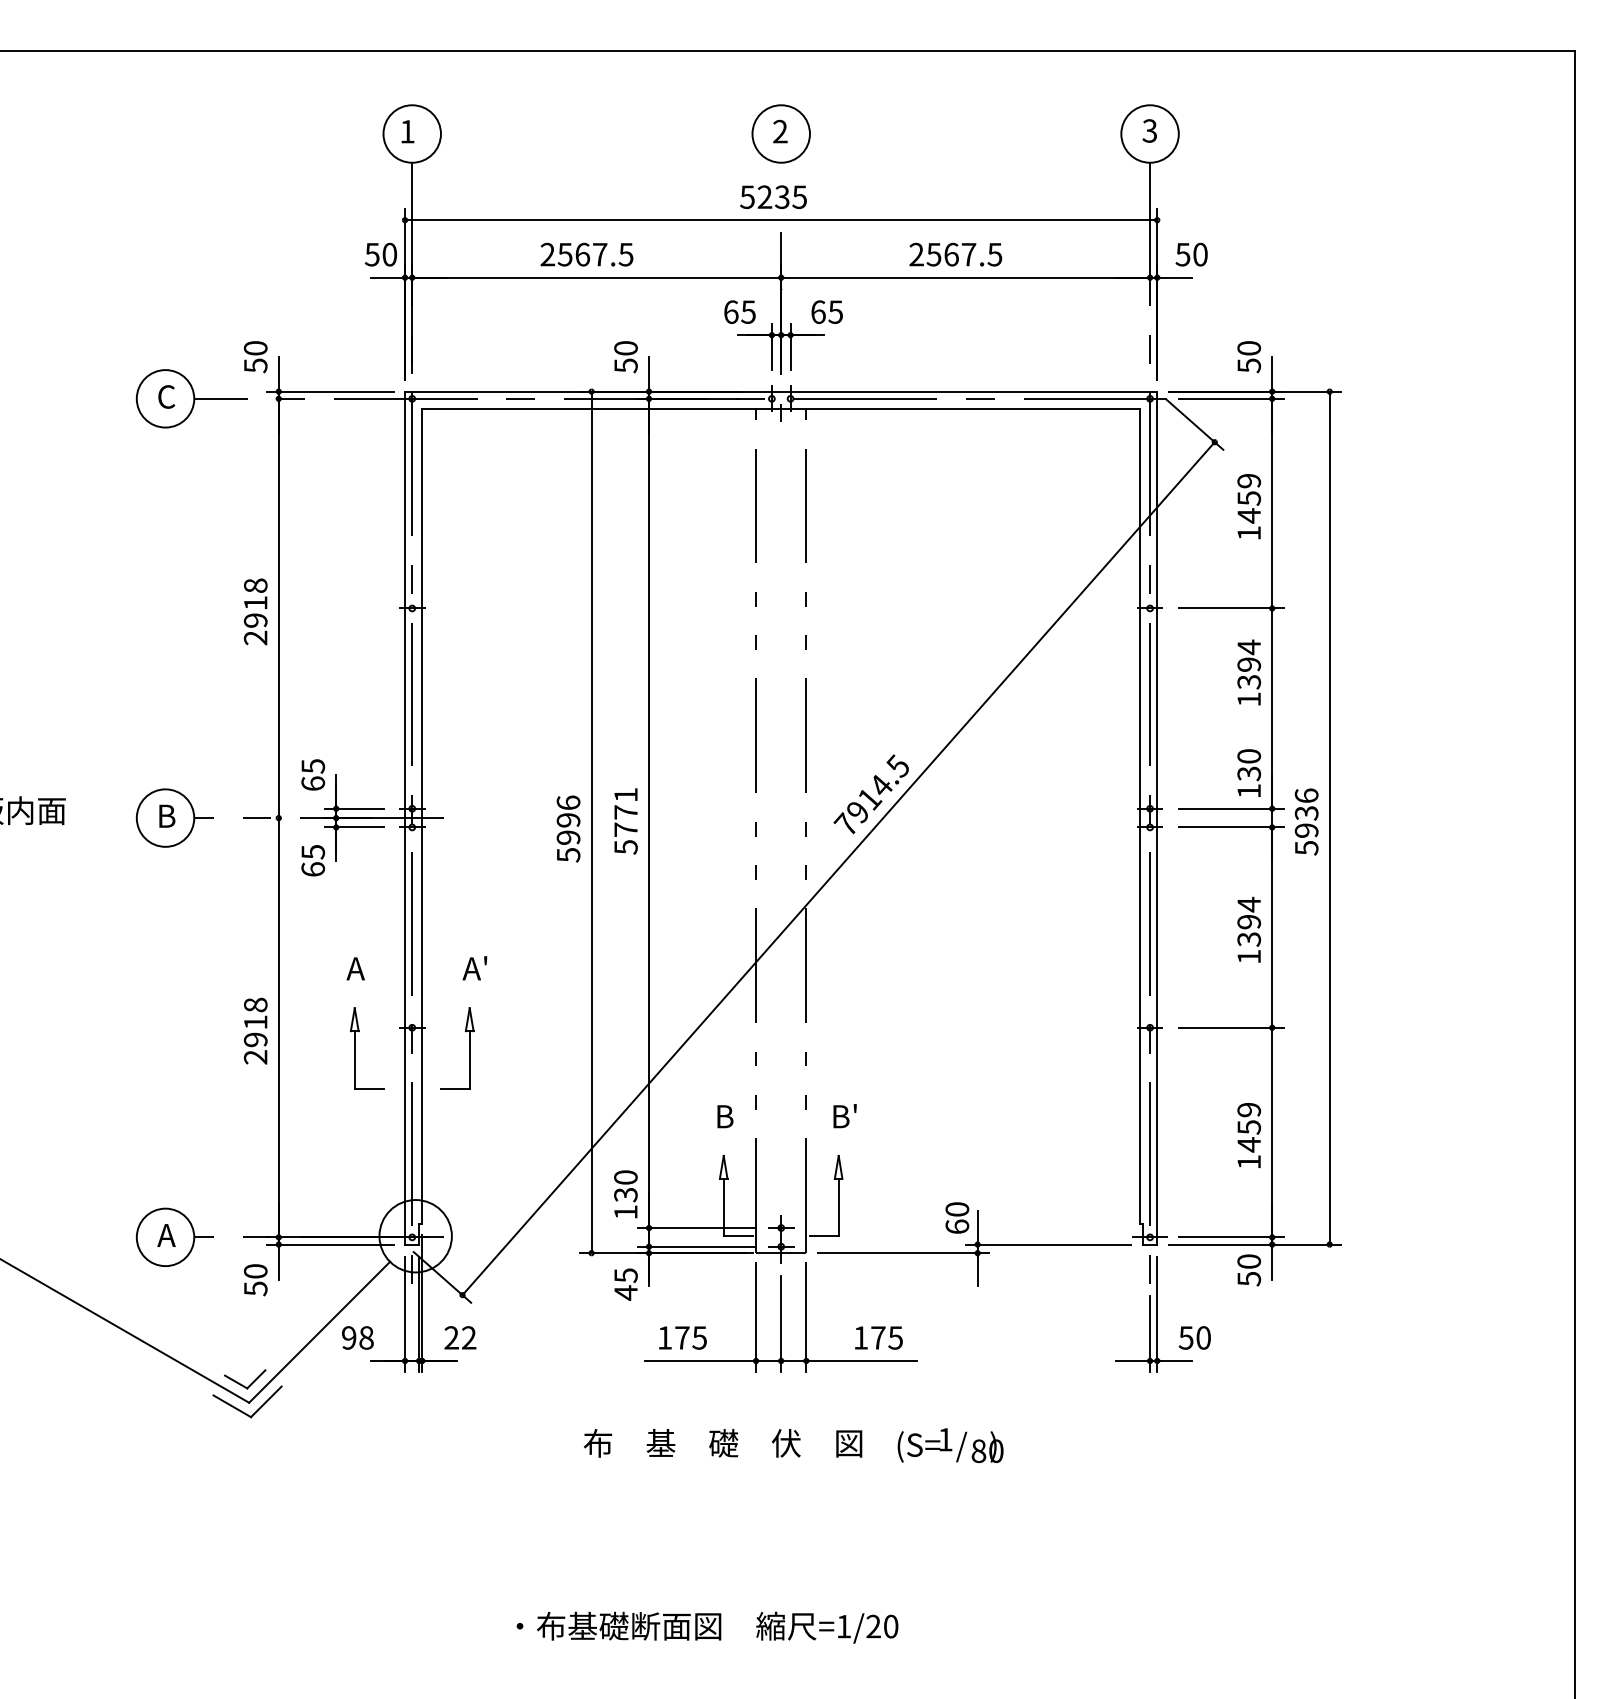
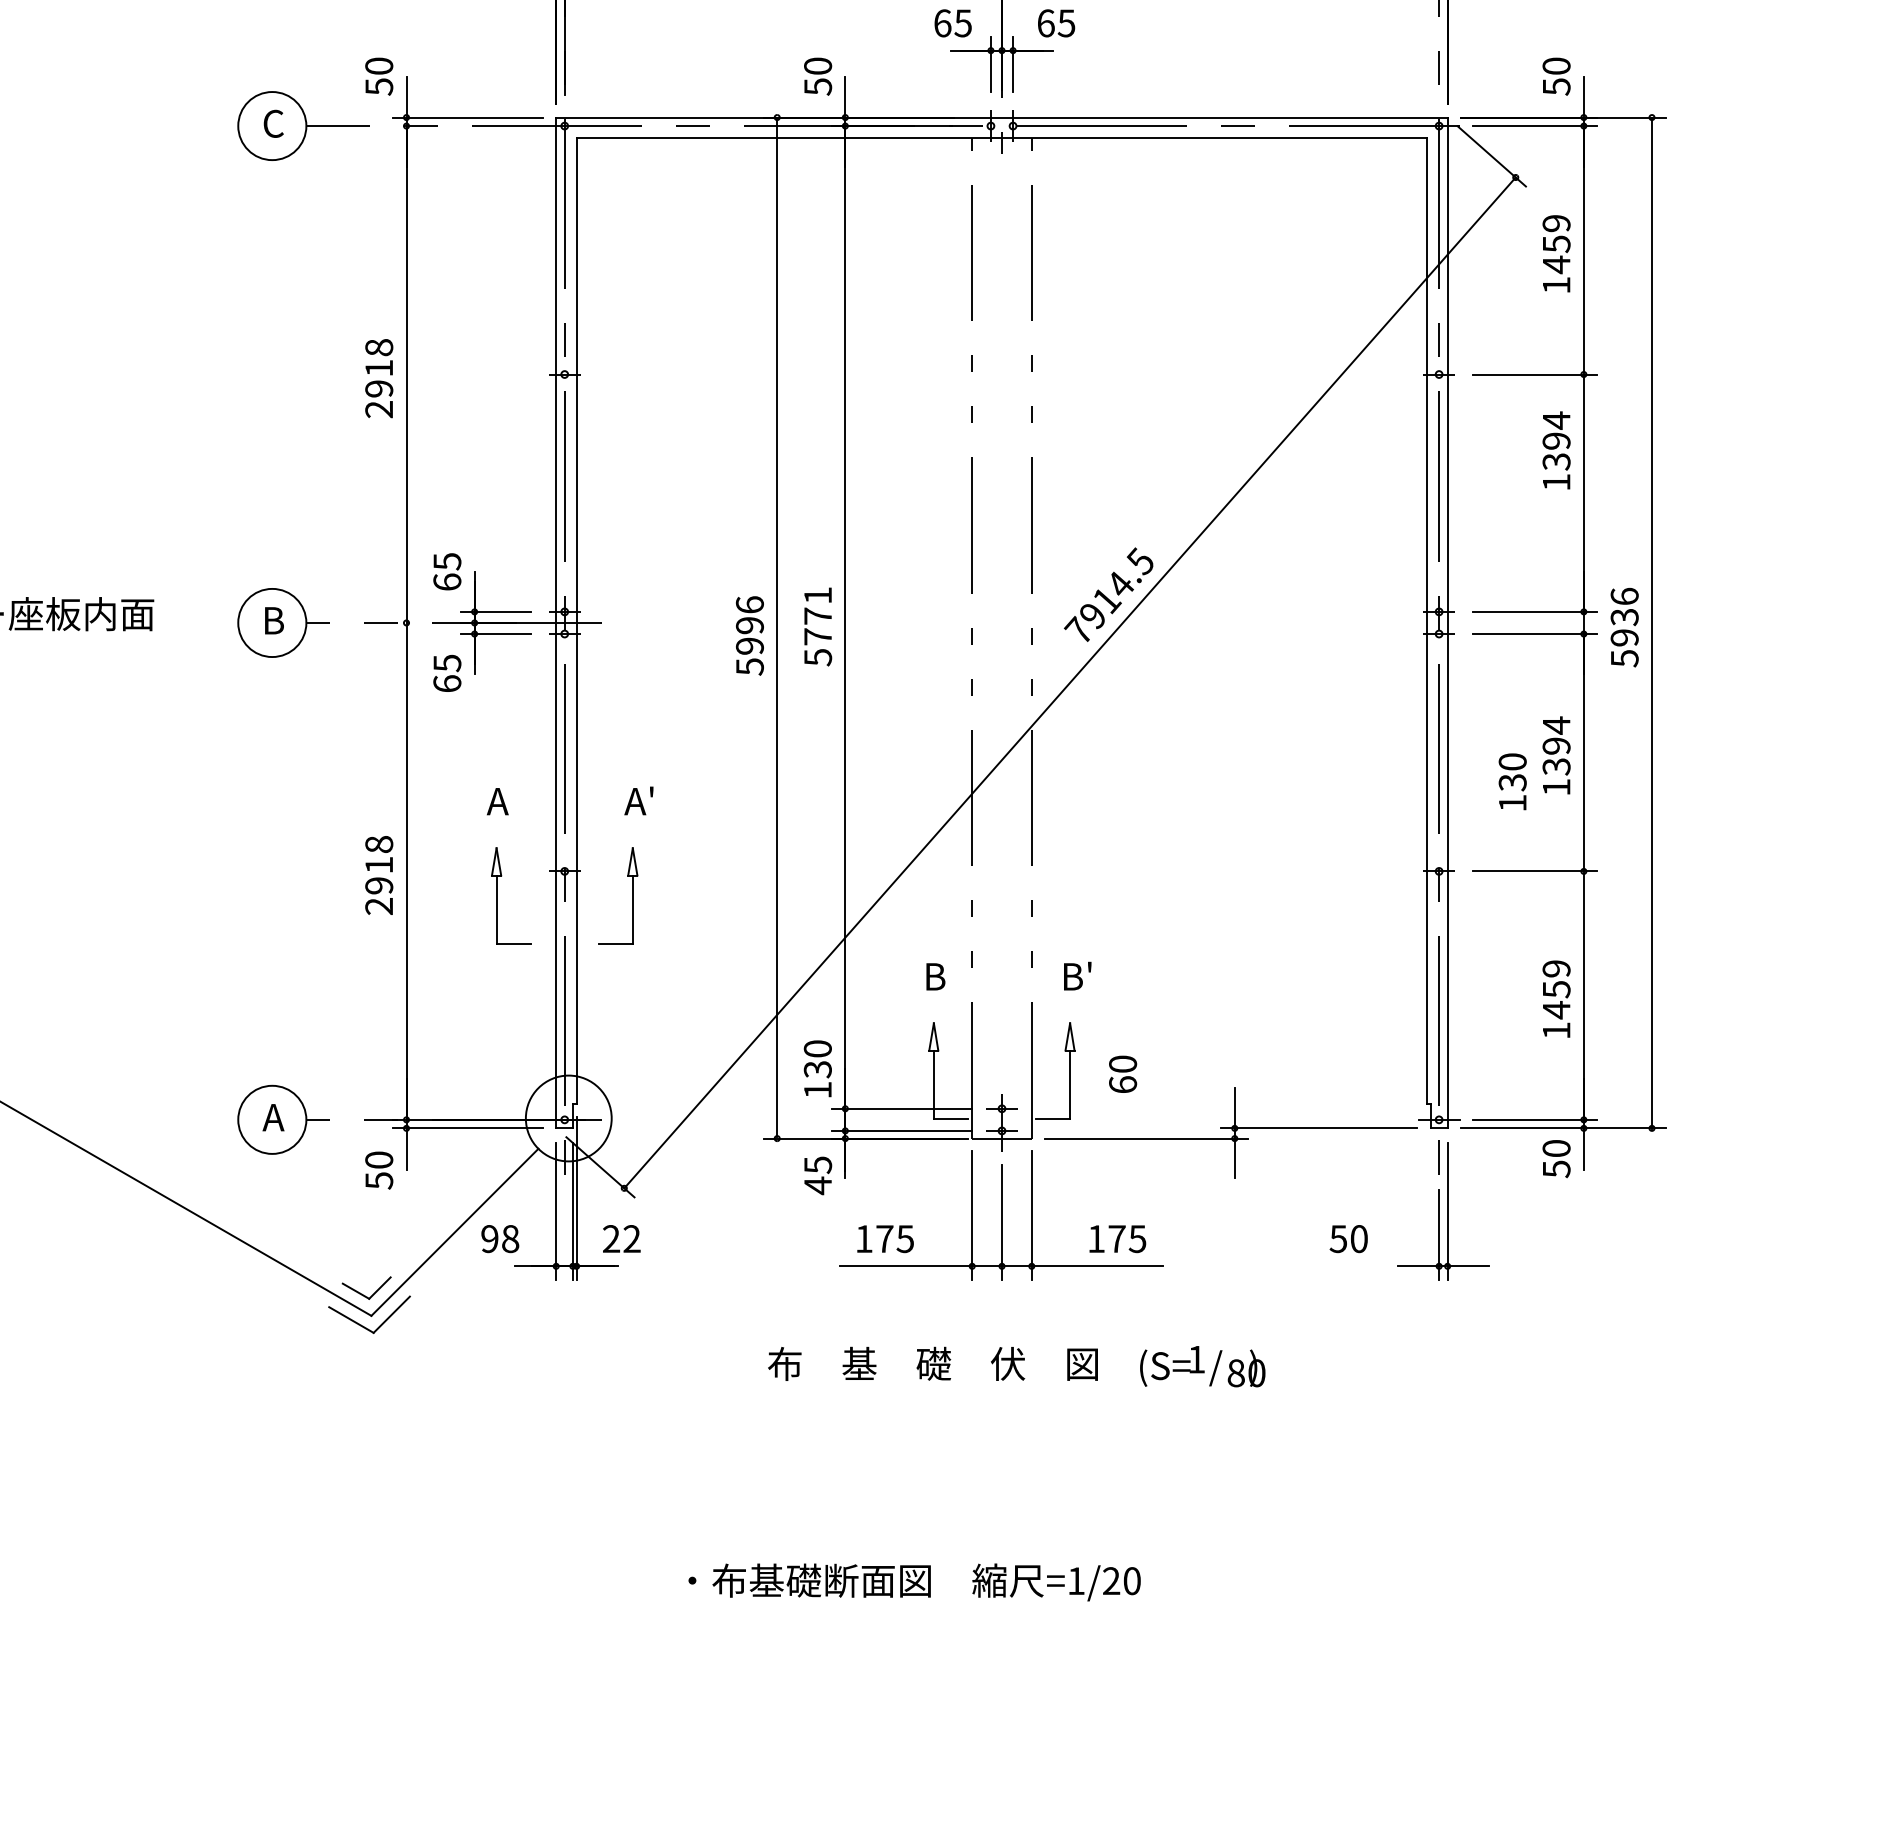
text: (1249, 772) -> (1513, 781), moved
text: (957, 1217) -> (1123, 1073), moved
text: (1194, 1337) -> (1348, 1238), moved

